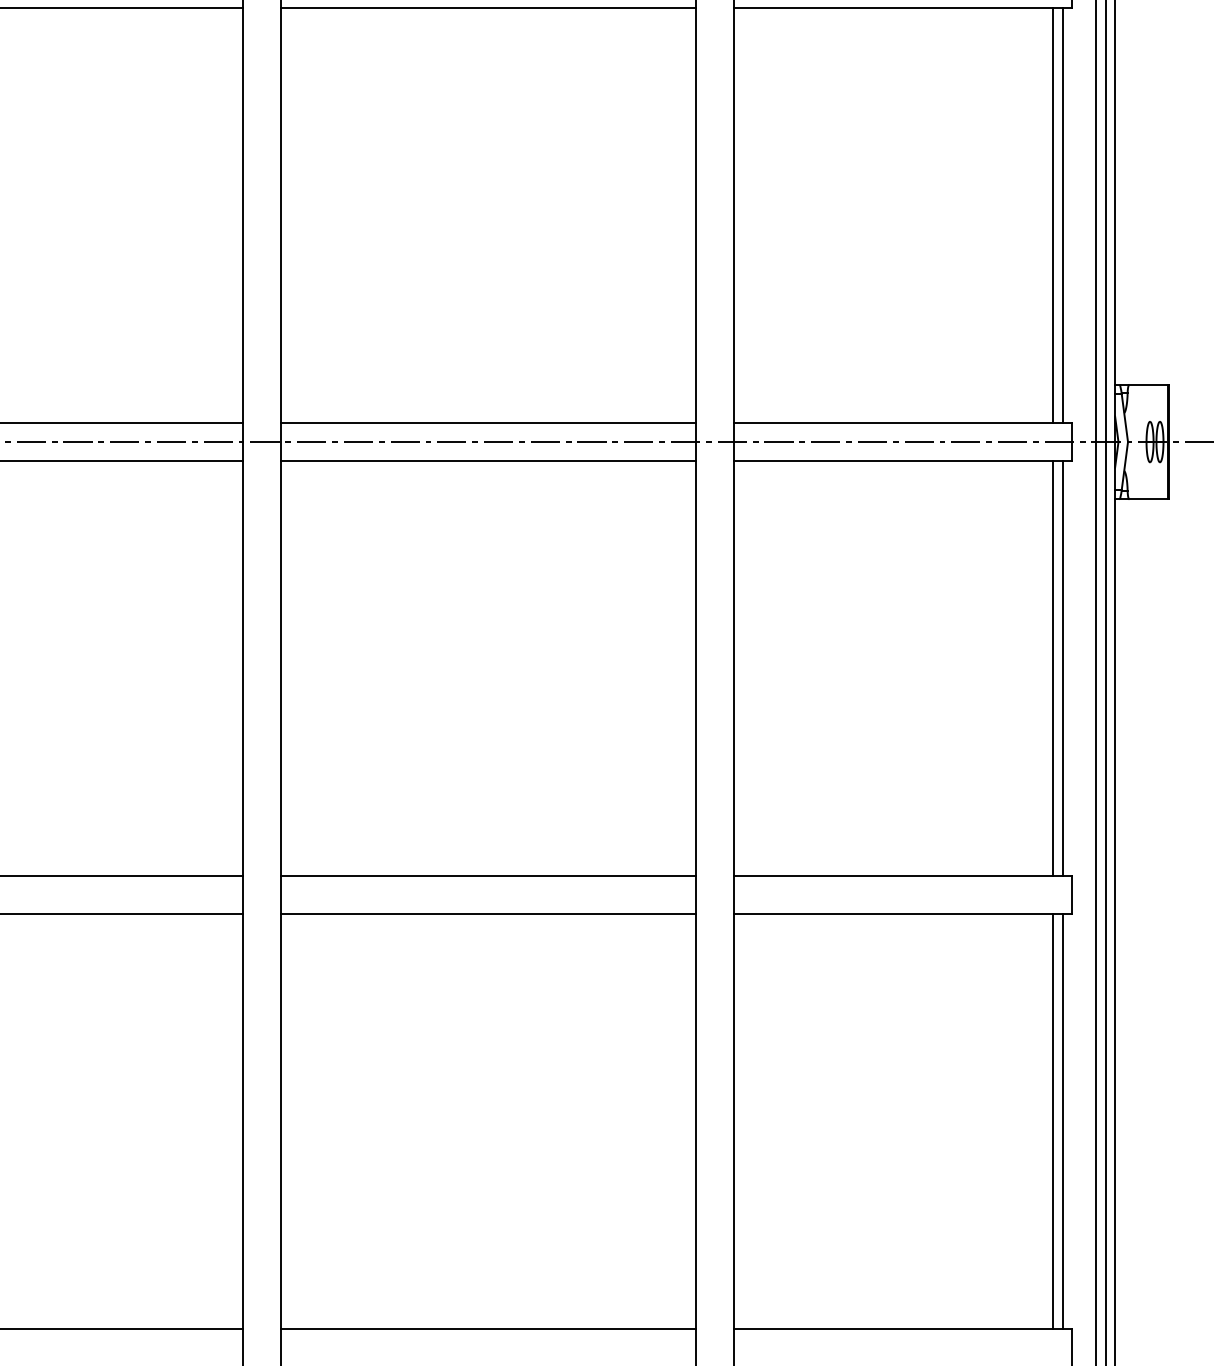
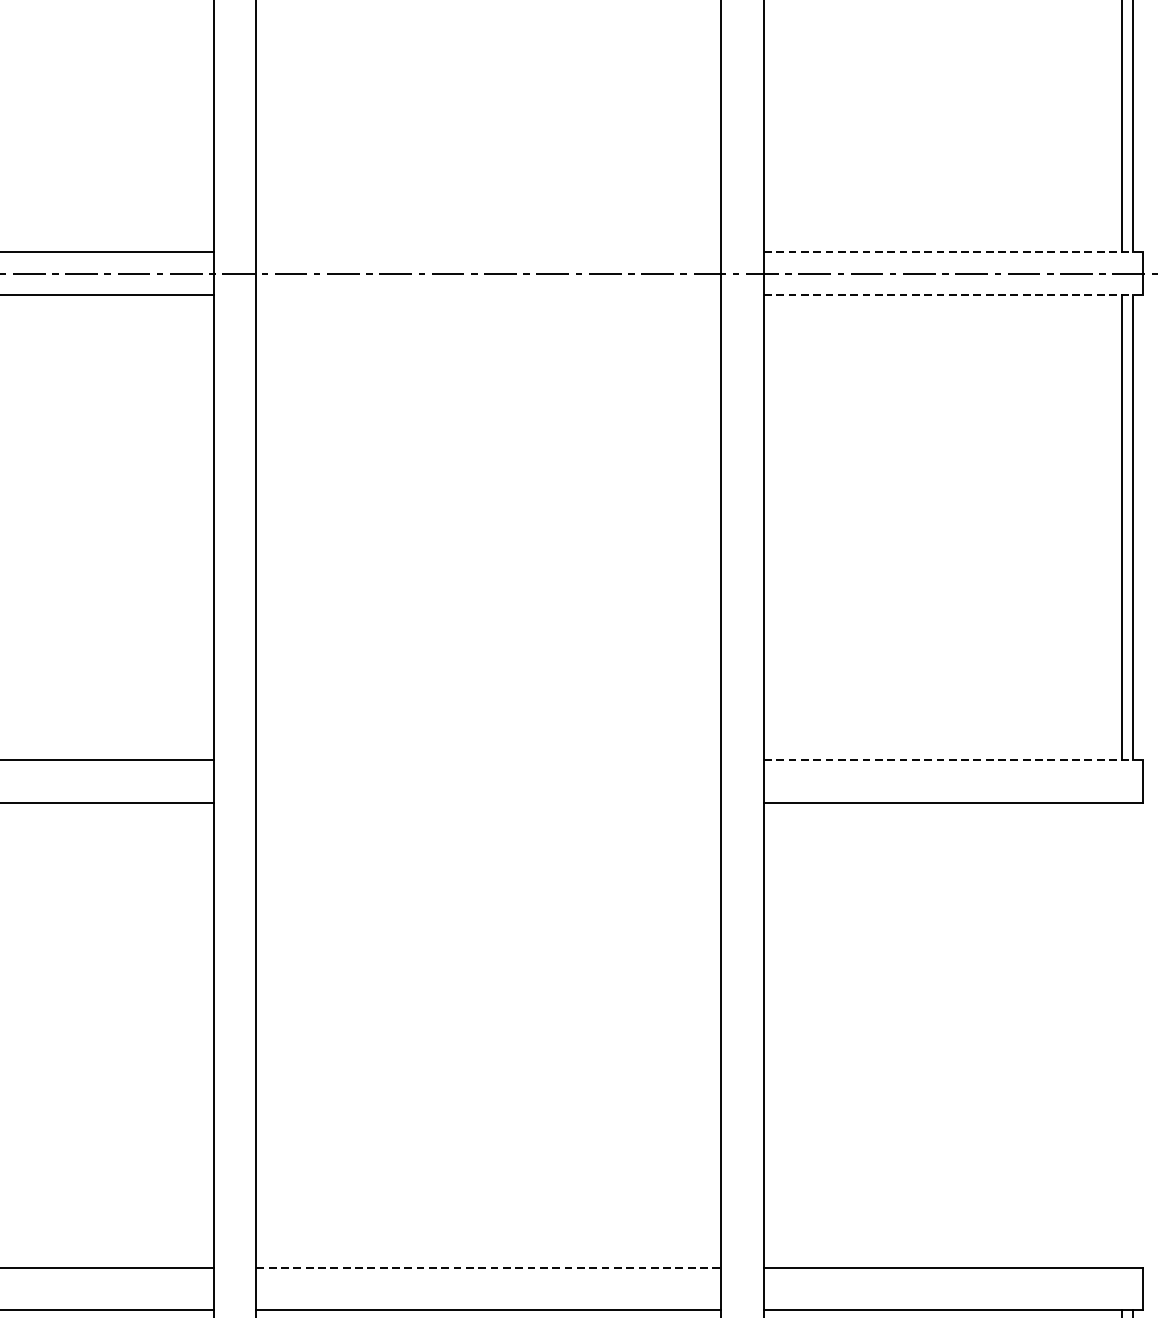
line: (487, 422) -> (488, 251), removed
line: (903, 422) -> (954, 251), solid -> dashed
line: (487, 461) -> (488, 295), removed
line: (903, 461) -> (954, 295), solid -> dashed
line: (487, 875) -> (488, 759), removed
line: (903, 875) -> (954, 759), solid -> dashed
line: (487, 914) -> (488, 803), removed
line: (1053, 1121) -> (1122, 1035), removed
line: (1062, 1121) -> (1132, 1035), removed
line: (488, 1328) -> (489, 1267), solid -> dashed

